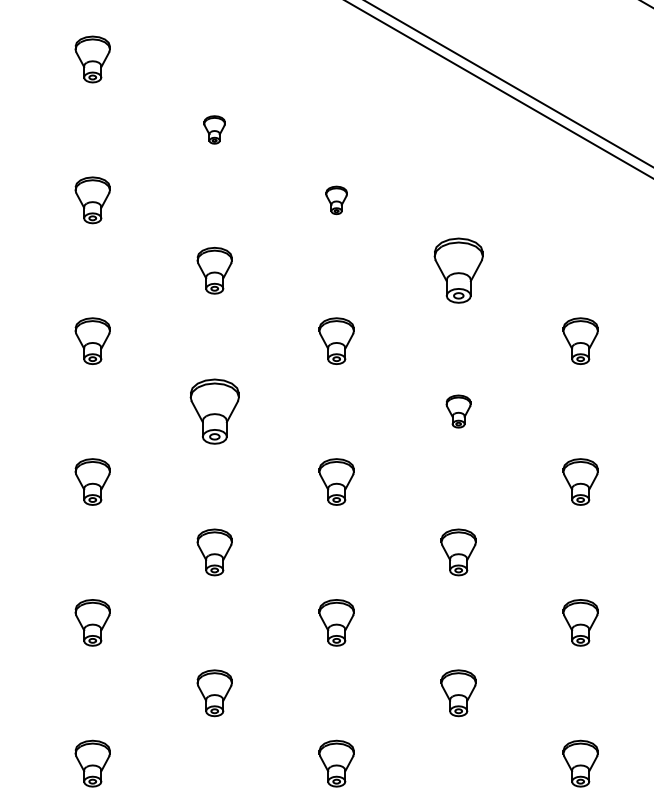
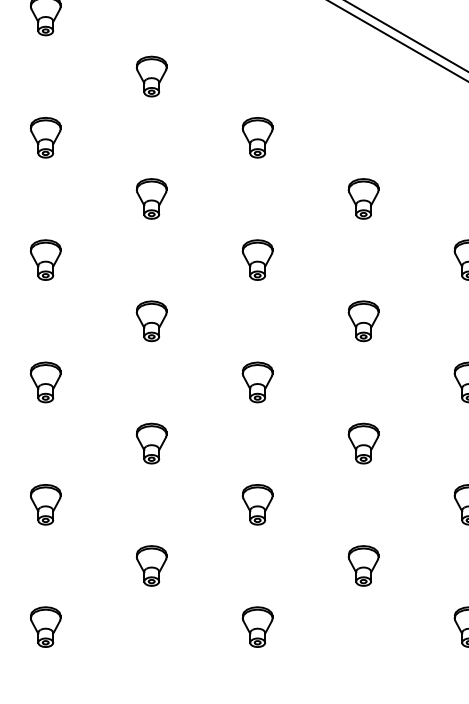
part: (214, 129) -> (151, 76), size x1.67
part: (336, 200) -> (257, 137), size x1.67
part: (458, 270) -> (363, 198), size x0.71
part: (214, 411) -> (151, 321), size x0.71
part: (458, 411) -> (363, 321), size x1.43

